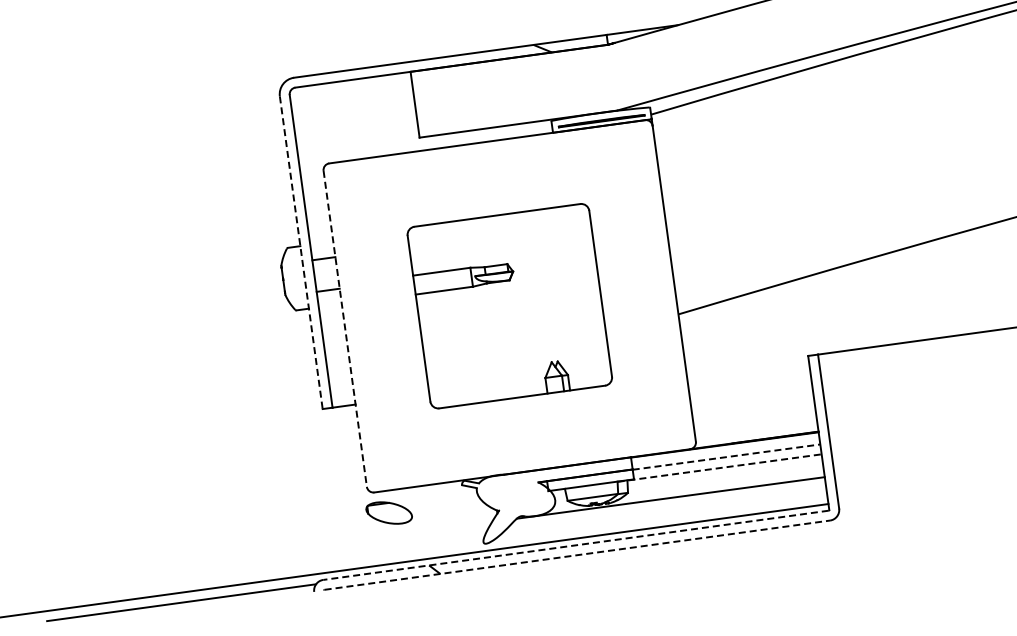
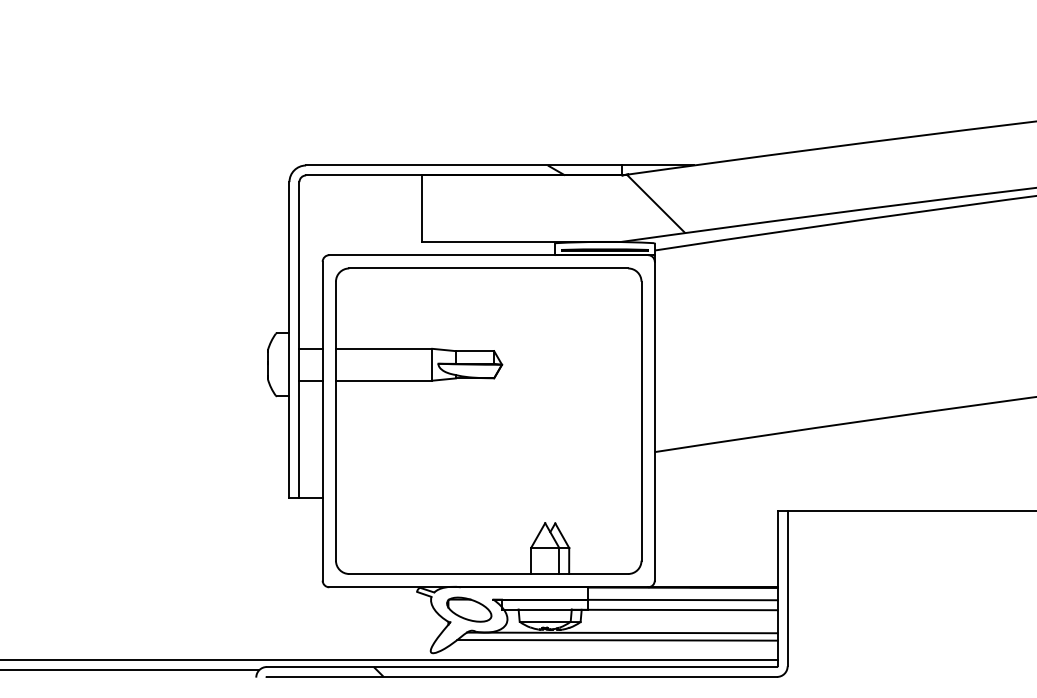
hatch: (645, 67) -> (655, 203), added
line: (301, 252) -> (289, 339), dashed -> solid
part: (509, 305) -> (488, 420), size x1.67
line: (345, 329) -> (322, 421), dashed -> solid
line: (727, 457) -> (683, 600), dashed -> solid
line: (719, 467) -> (674, 609), dashed -> solid
line: (666, 505) -> (617, 639), added
part: (389, 512) -> (469, 609), moved
line: (575, 545) -> (521, 667), dashed -> solid
line: (577, 554) -> (522, 676), dashed -> solid

